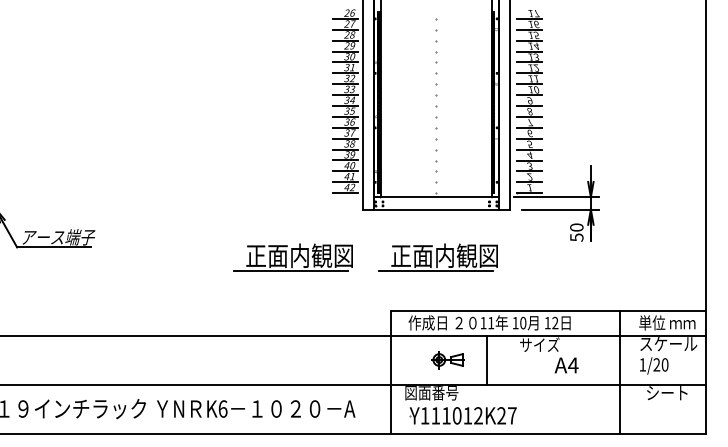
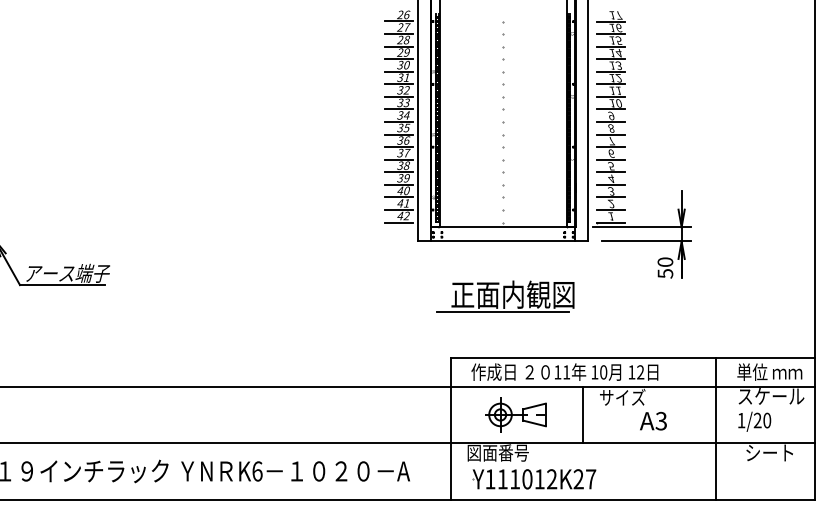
part: (292, 257) -> (337, 296), removed
part: (447, 359) -> (516, 414), size x1.67
line: (486, 359) -> (583, 414), moved
text: (573, 365) -> (661, 421), A4 -> A3

